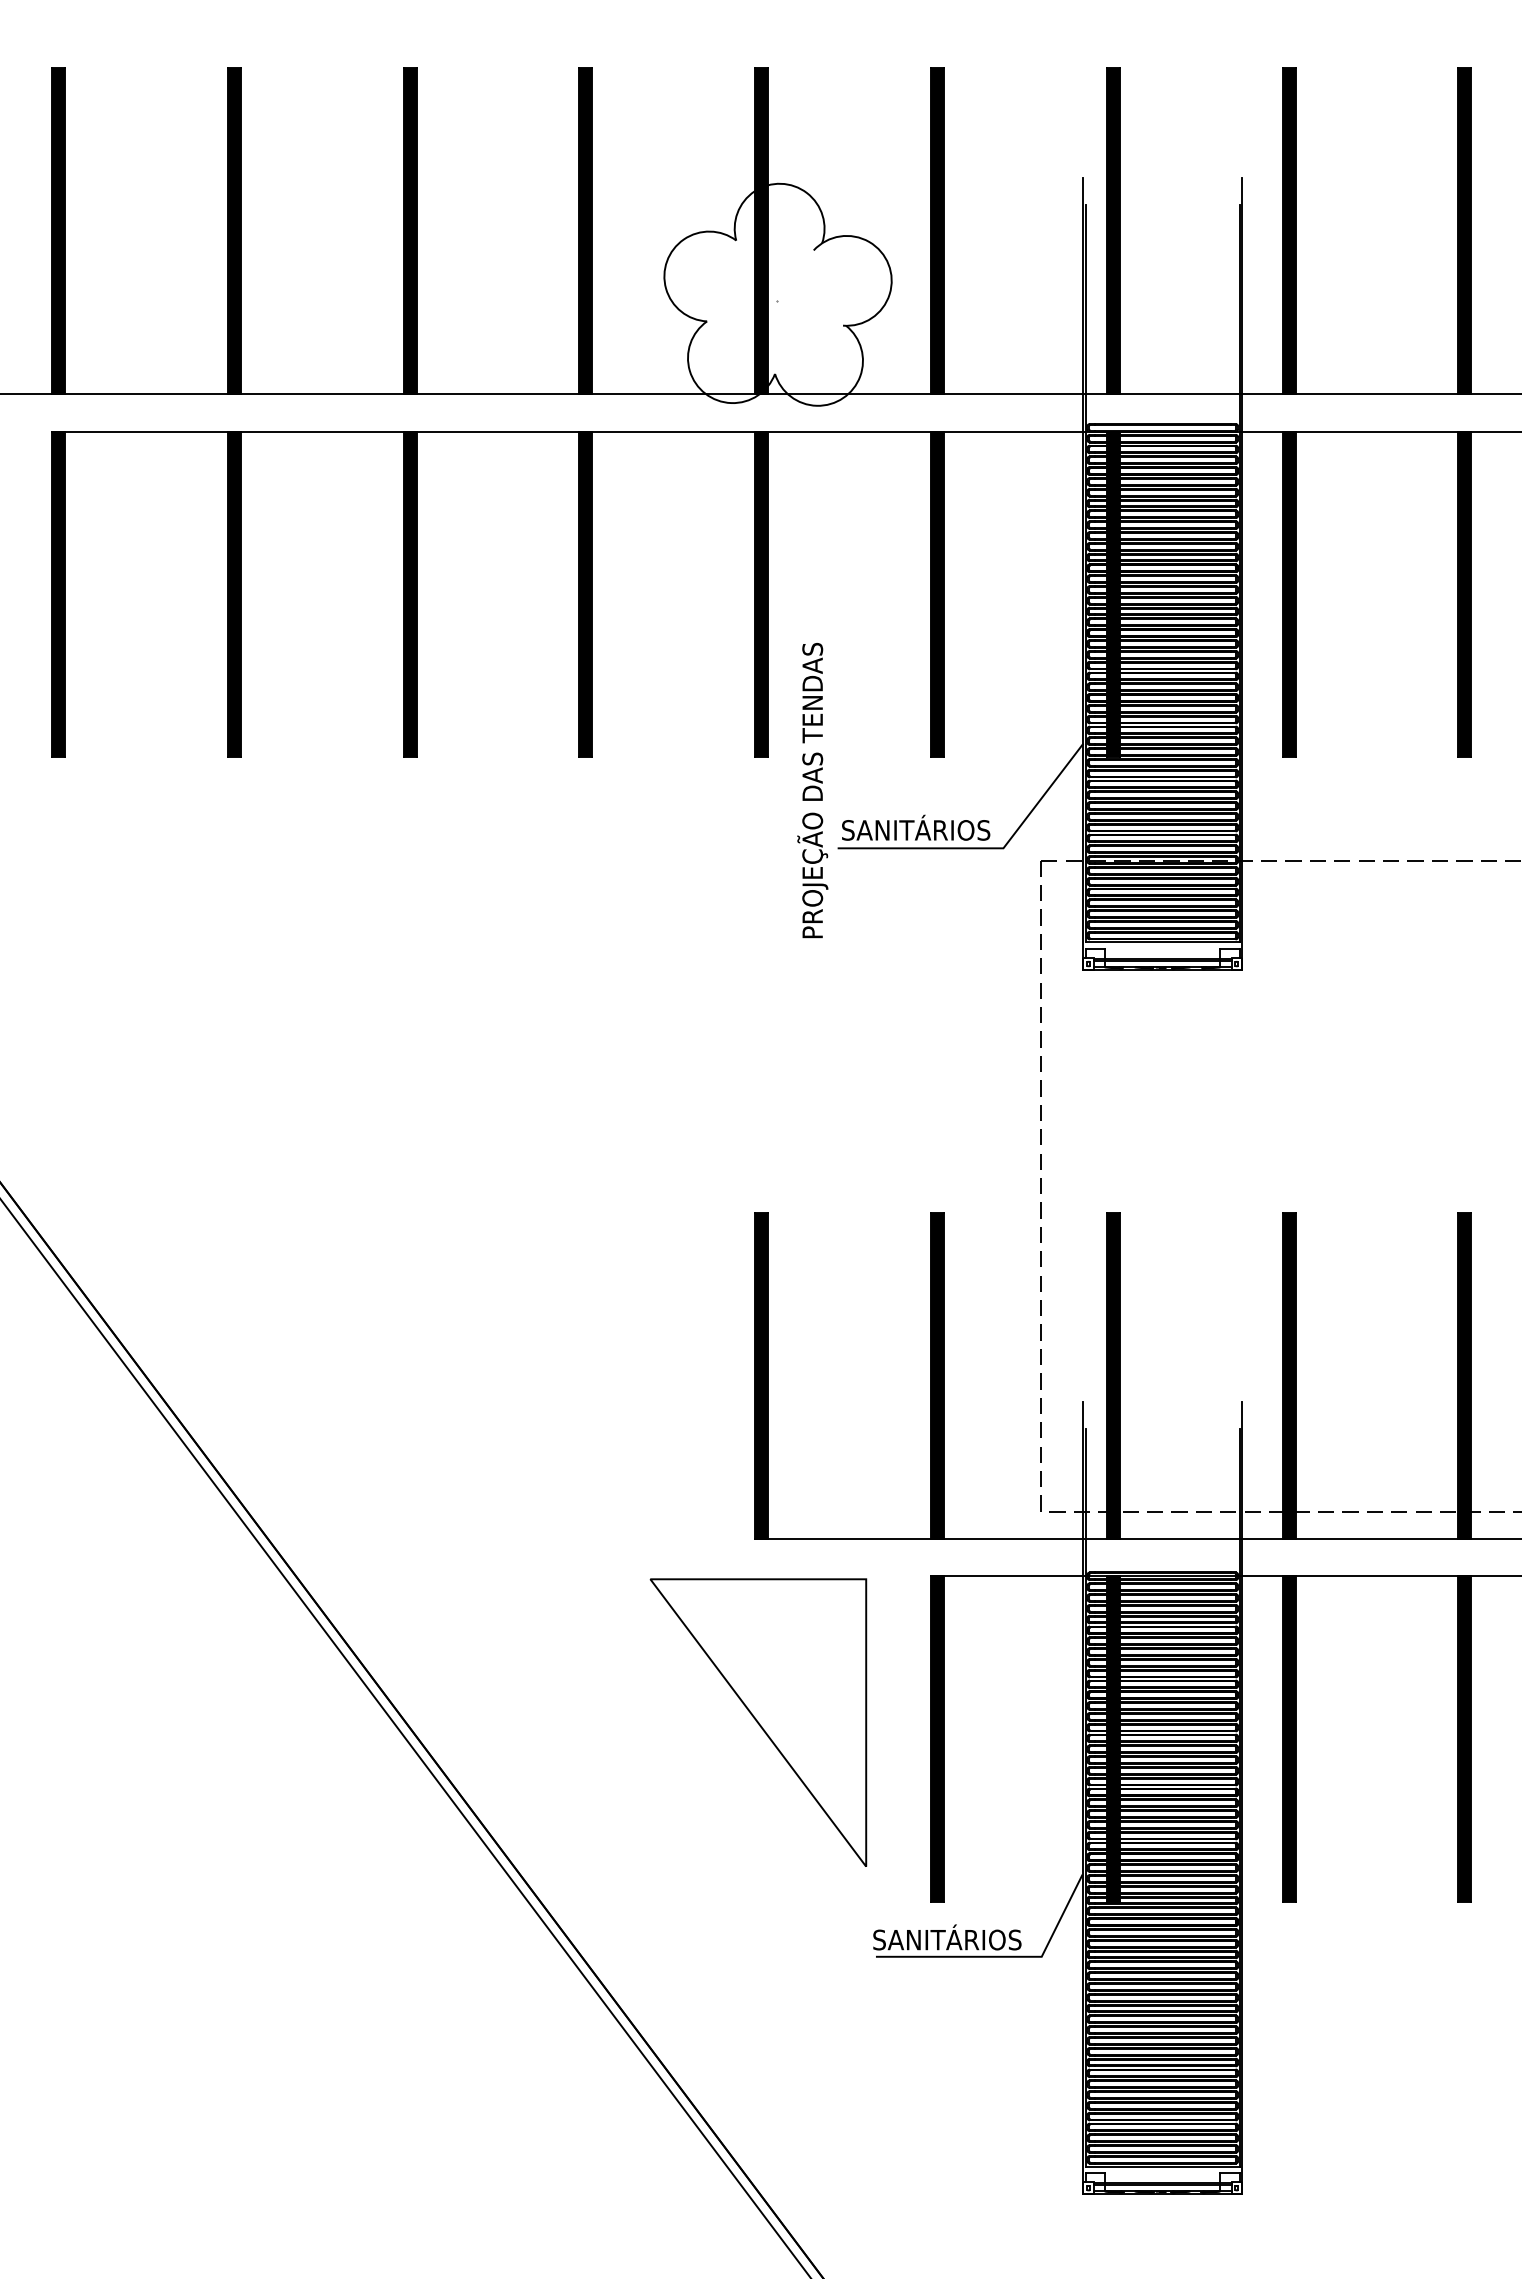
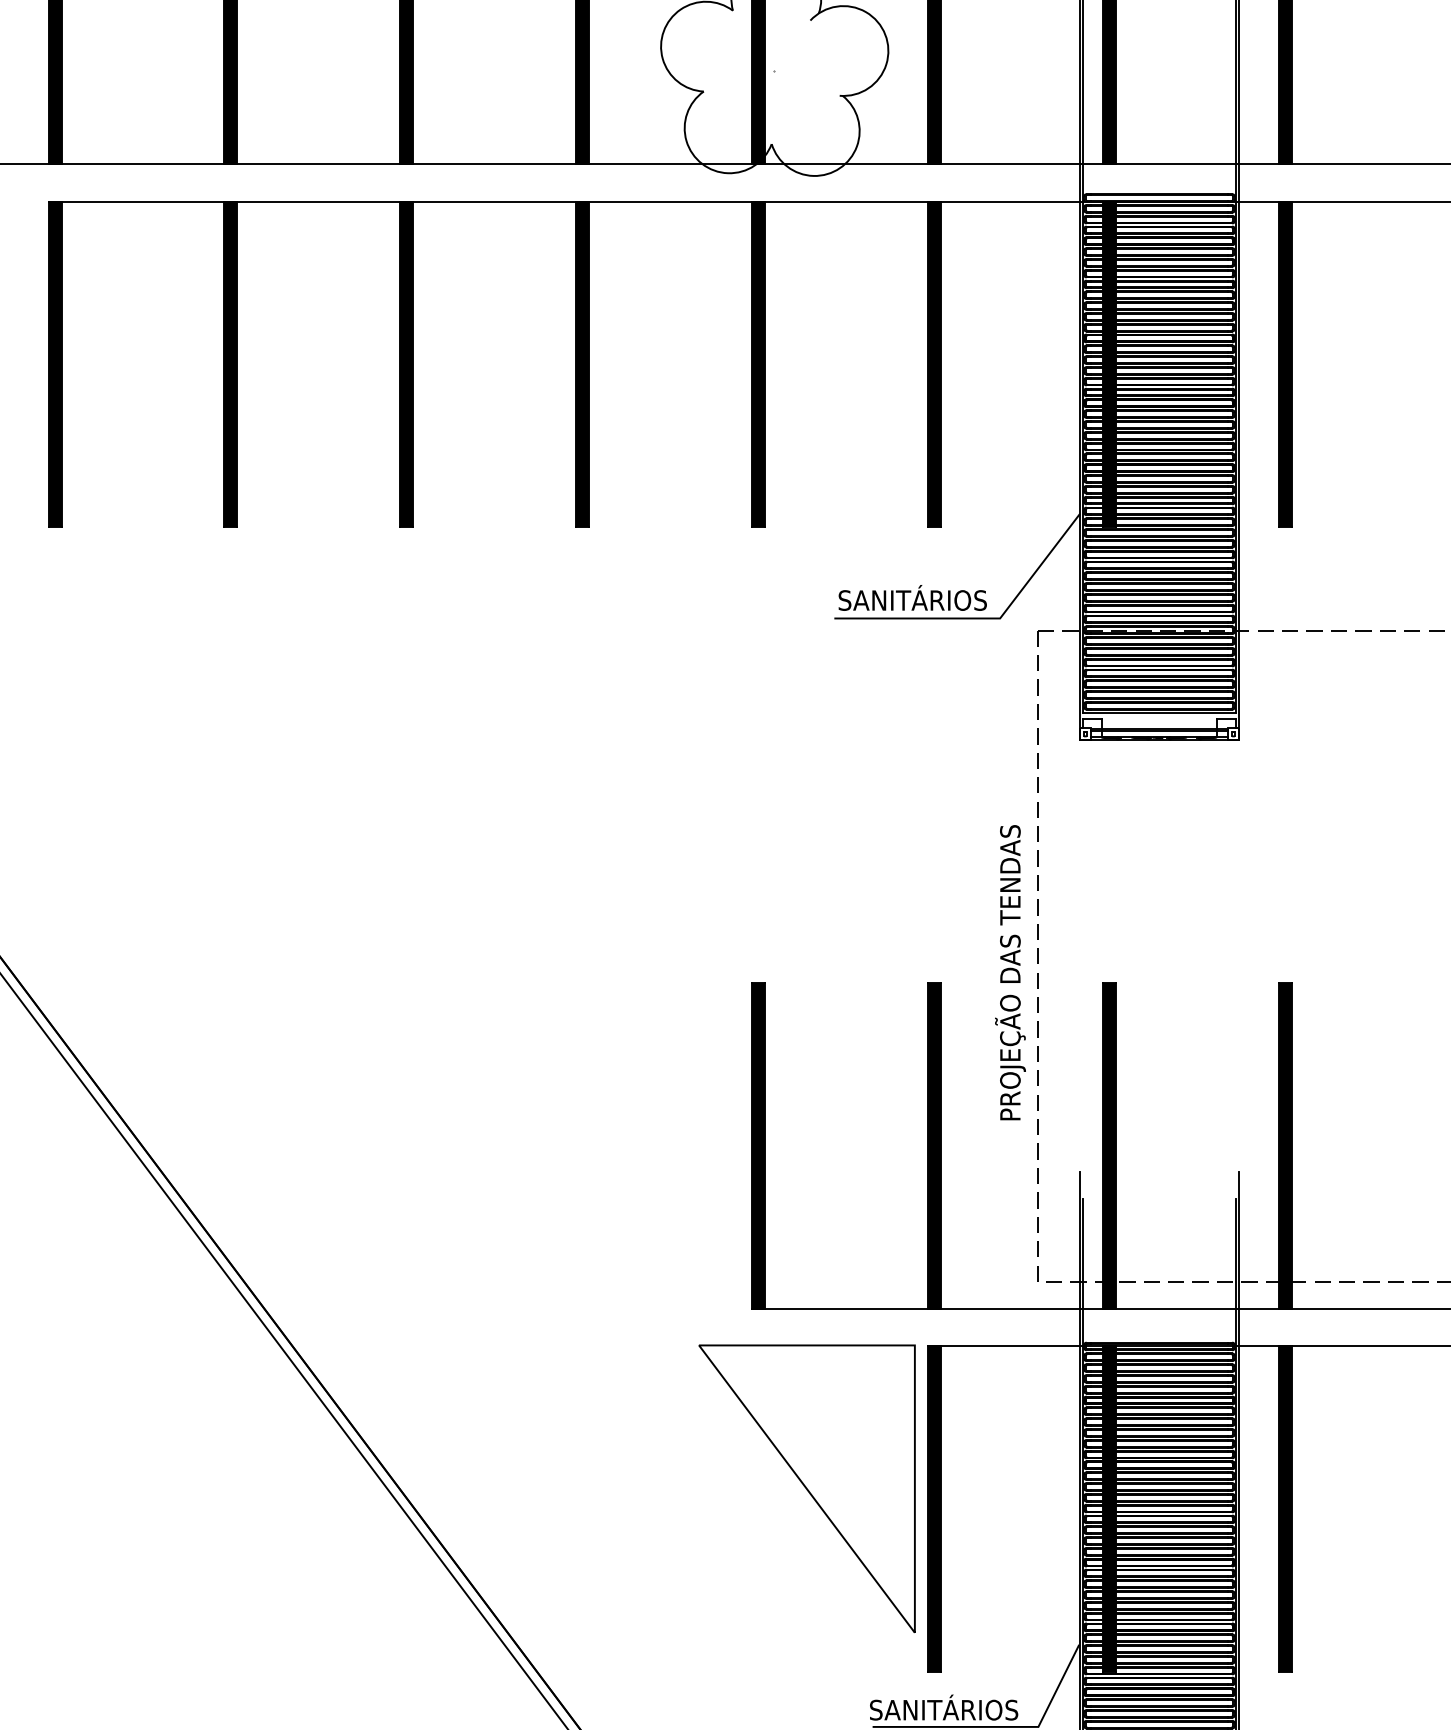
text: (812, 790) -> (1010, 972), moved
part: (758, 1722) -> (807, 1488), moved

